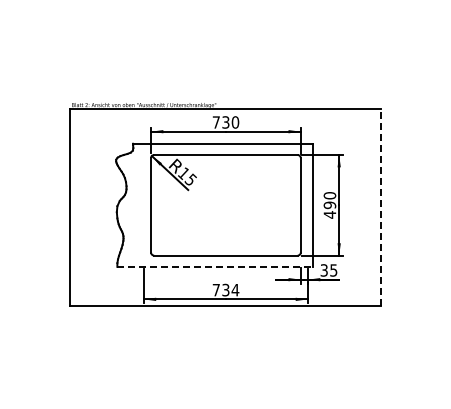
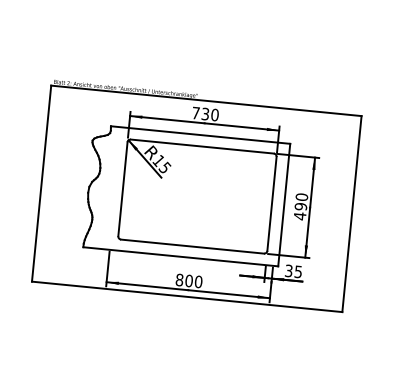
line: (381, 207) -> (352, 213), dashed -> solid
line: (215, 266) -> (181, 256), dashed -> solid
text: (225, 289) -> (188, 280), 734 -> 800

